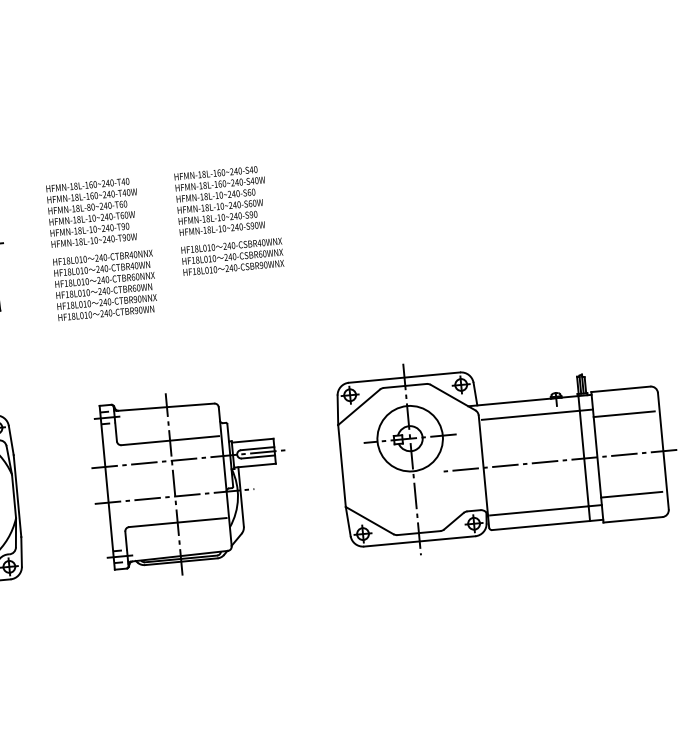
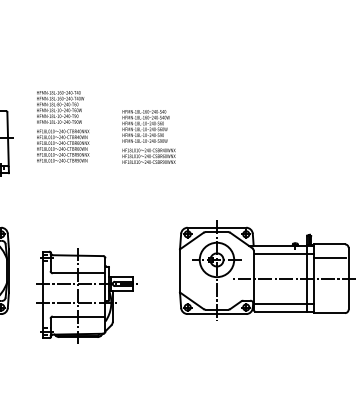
text: (228, 219) -> (148, 136), moved
text: (102, 248) -> (63, 126), moved
part: (189, 481) -> (86, 295), moved
line: (630, 493) -> (329, 299), removed

